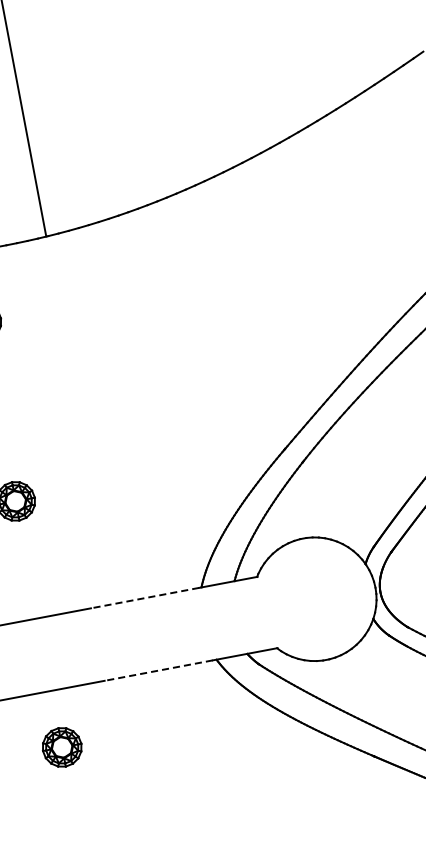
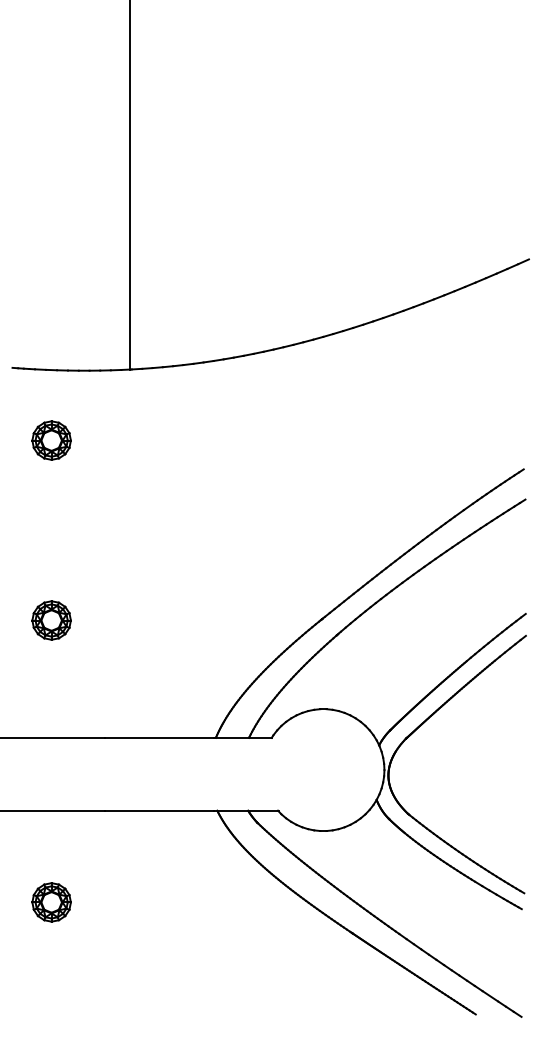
line: (144, 597) -> (158, 737), dashed -> solid
line: (157, 670) -> (158, 810), dashed -> solid
part: (62, 747) -> (51, 902), moved

